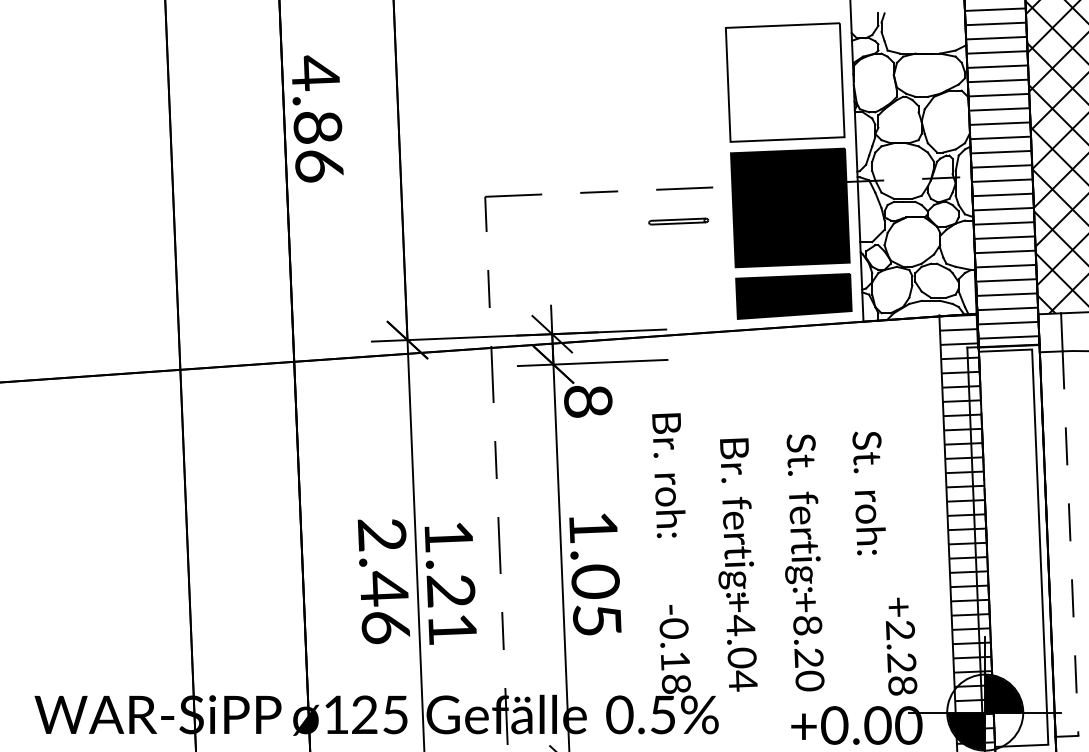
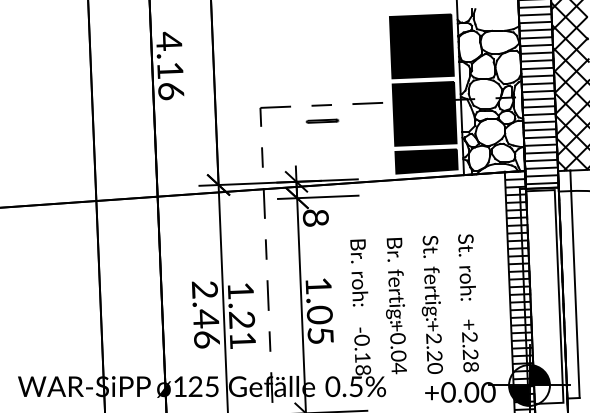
fill: (784, 82) -> (421, 46), added
text: (318, 127) -> (170, 70), 4.86 -> 4.16
part: (678, 220) -> (322, 120), moved
text: (669, 474) -> (359, 272), moved
line: (1070, 543) -> (575, 294), dashed -> solid
text: (739, 625) -> (397, 338), +4.04 -> +0.04
text: (806, 625) -> (433, 338), +8.20 -> +2.20
text: (901, 645) -> (470, 345), moved

